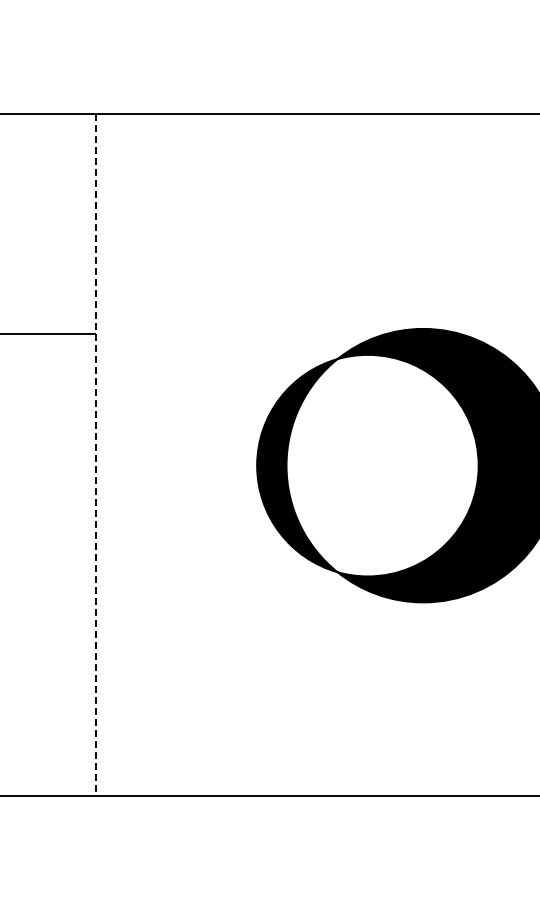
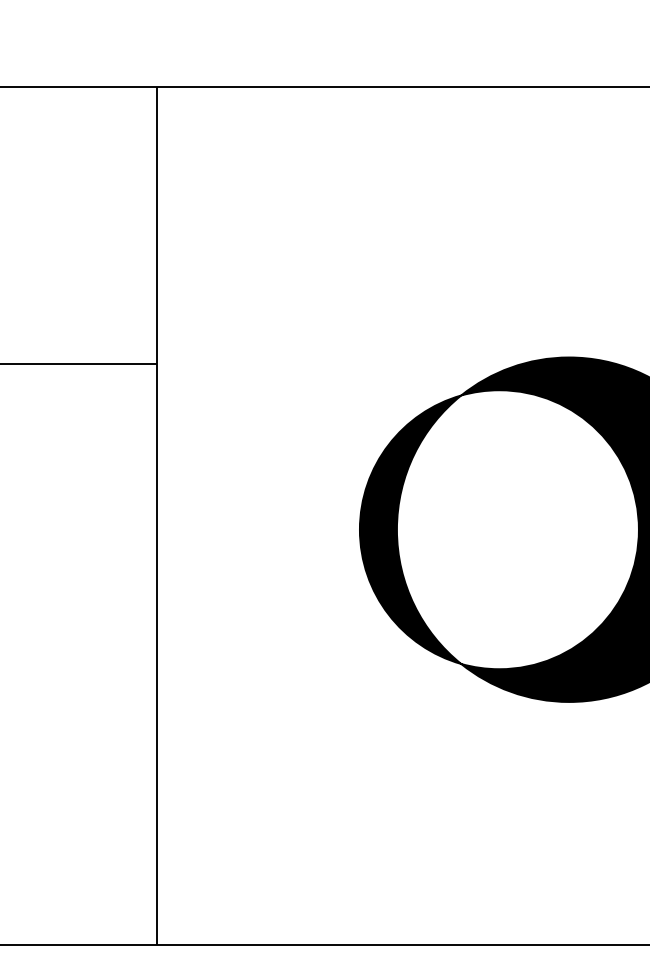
line: (95, 455) -> (156, 516), dashed -> solid

